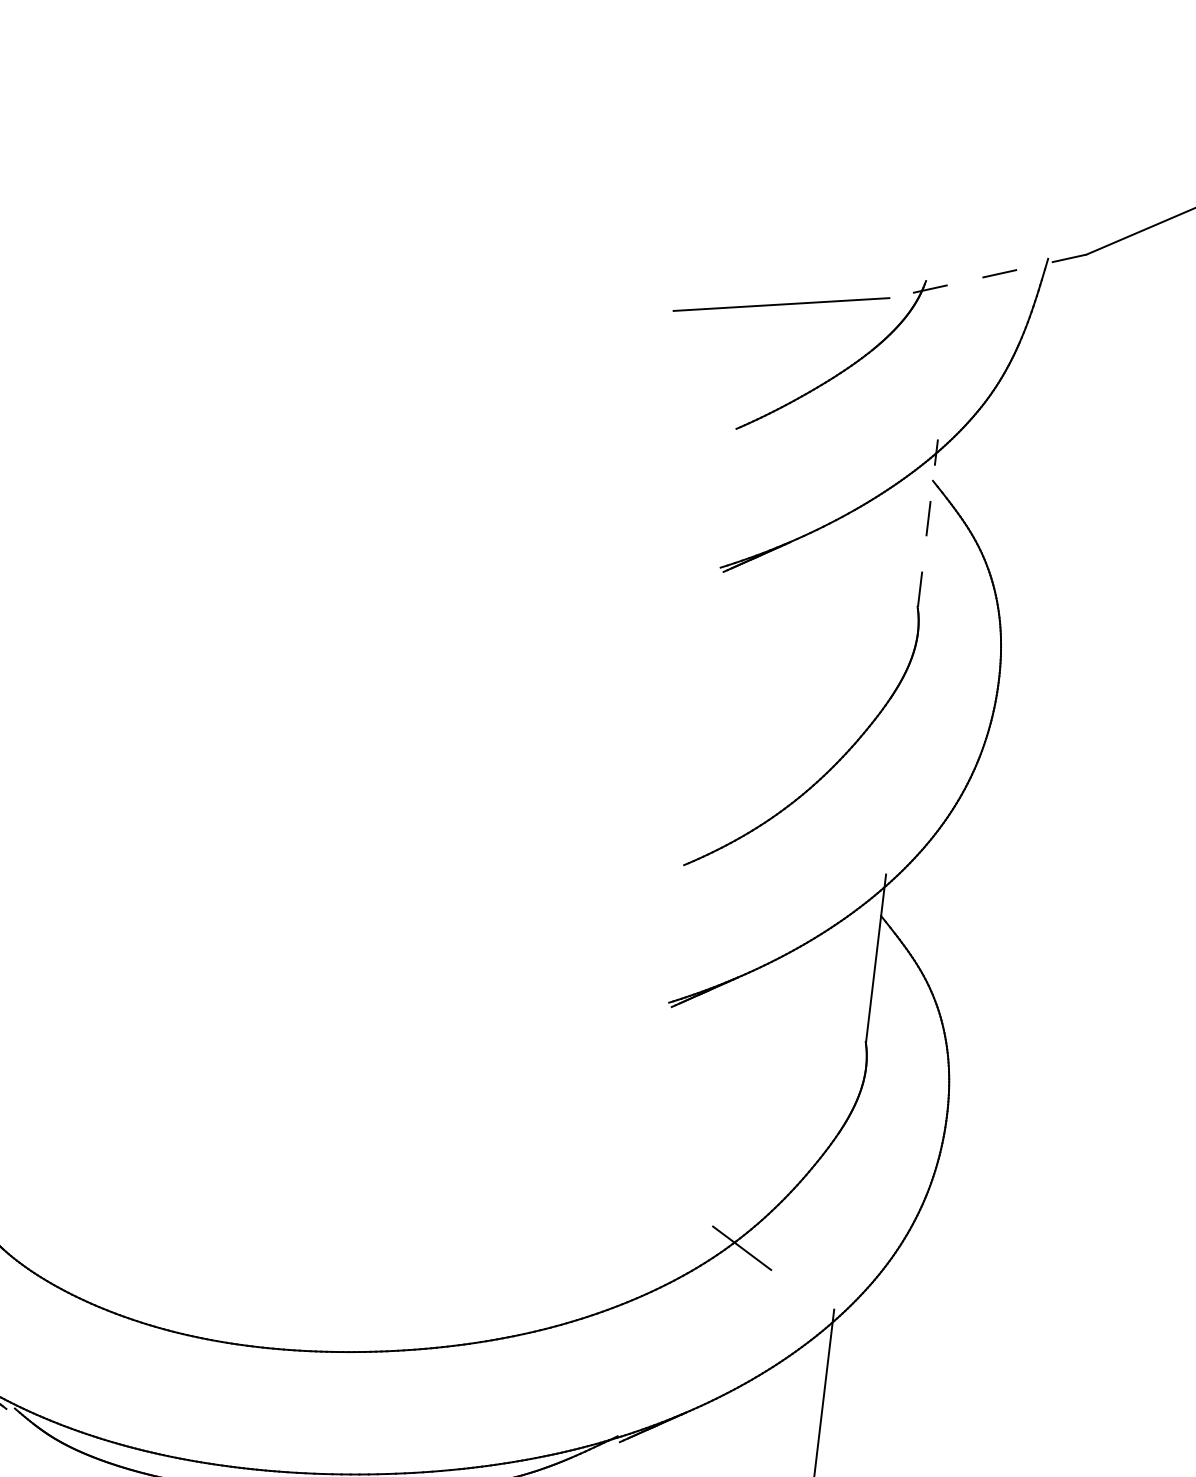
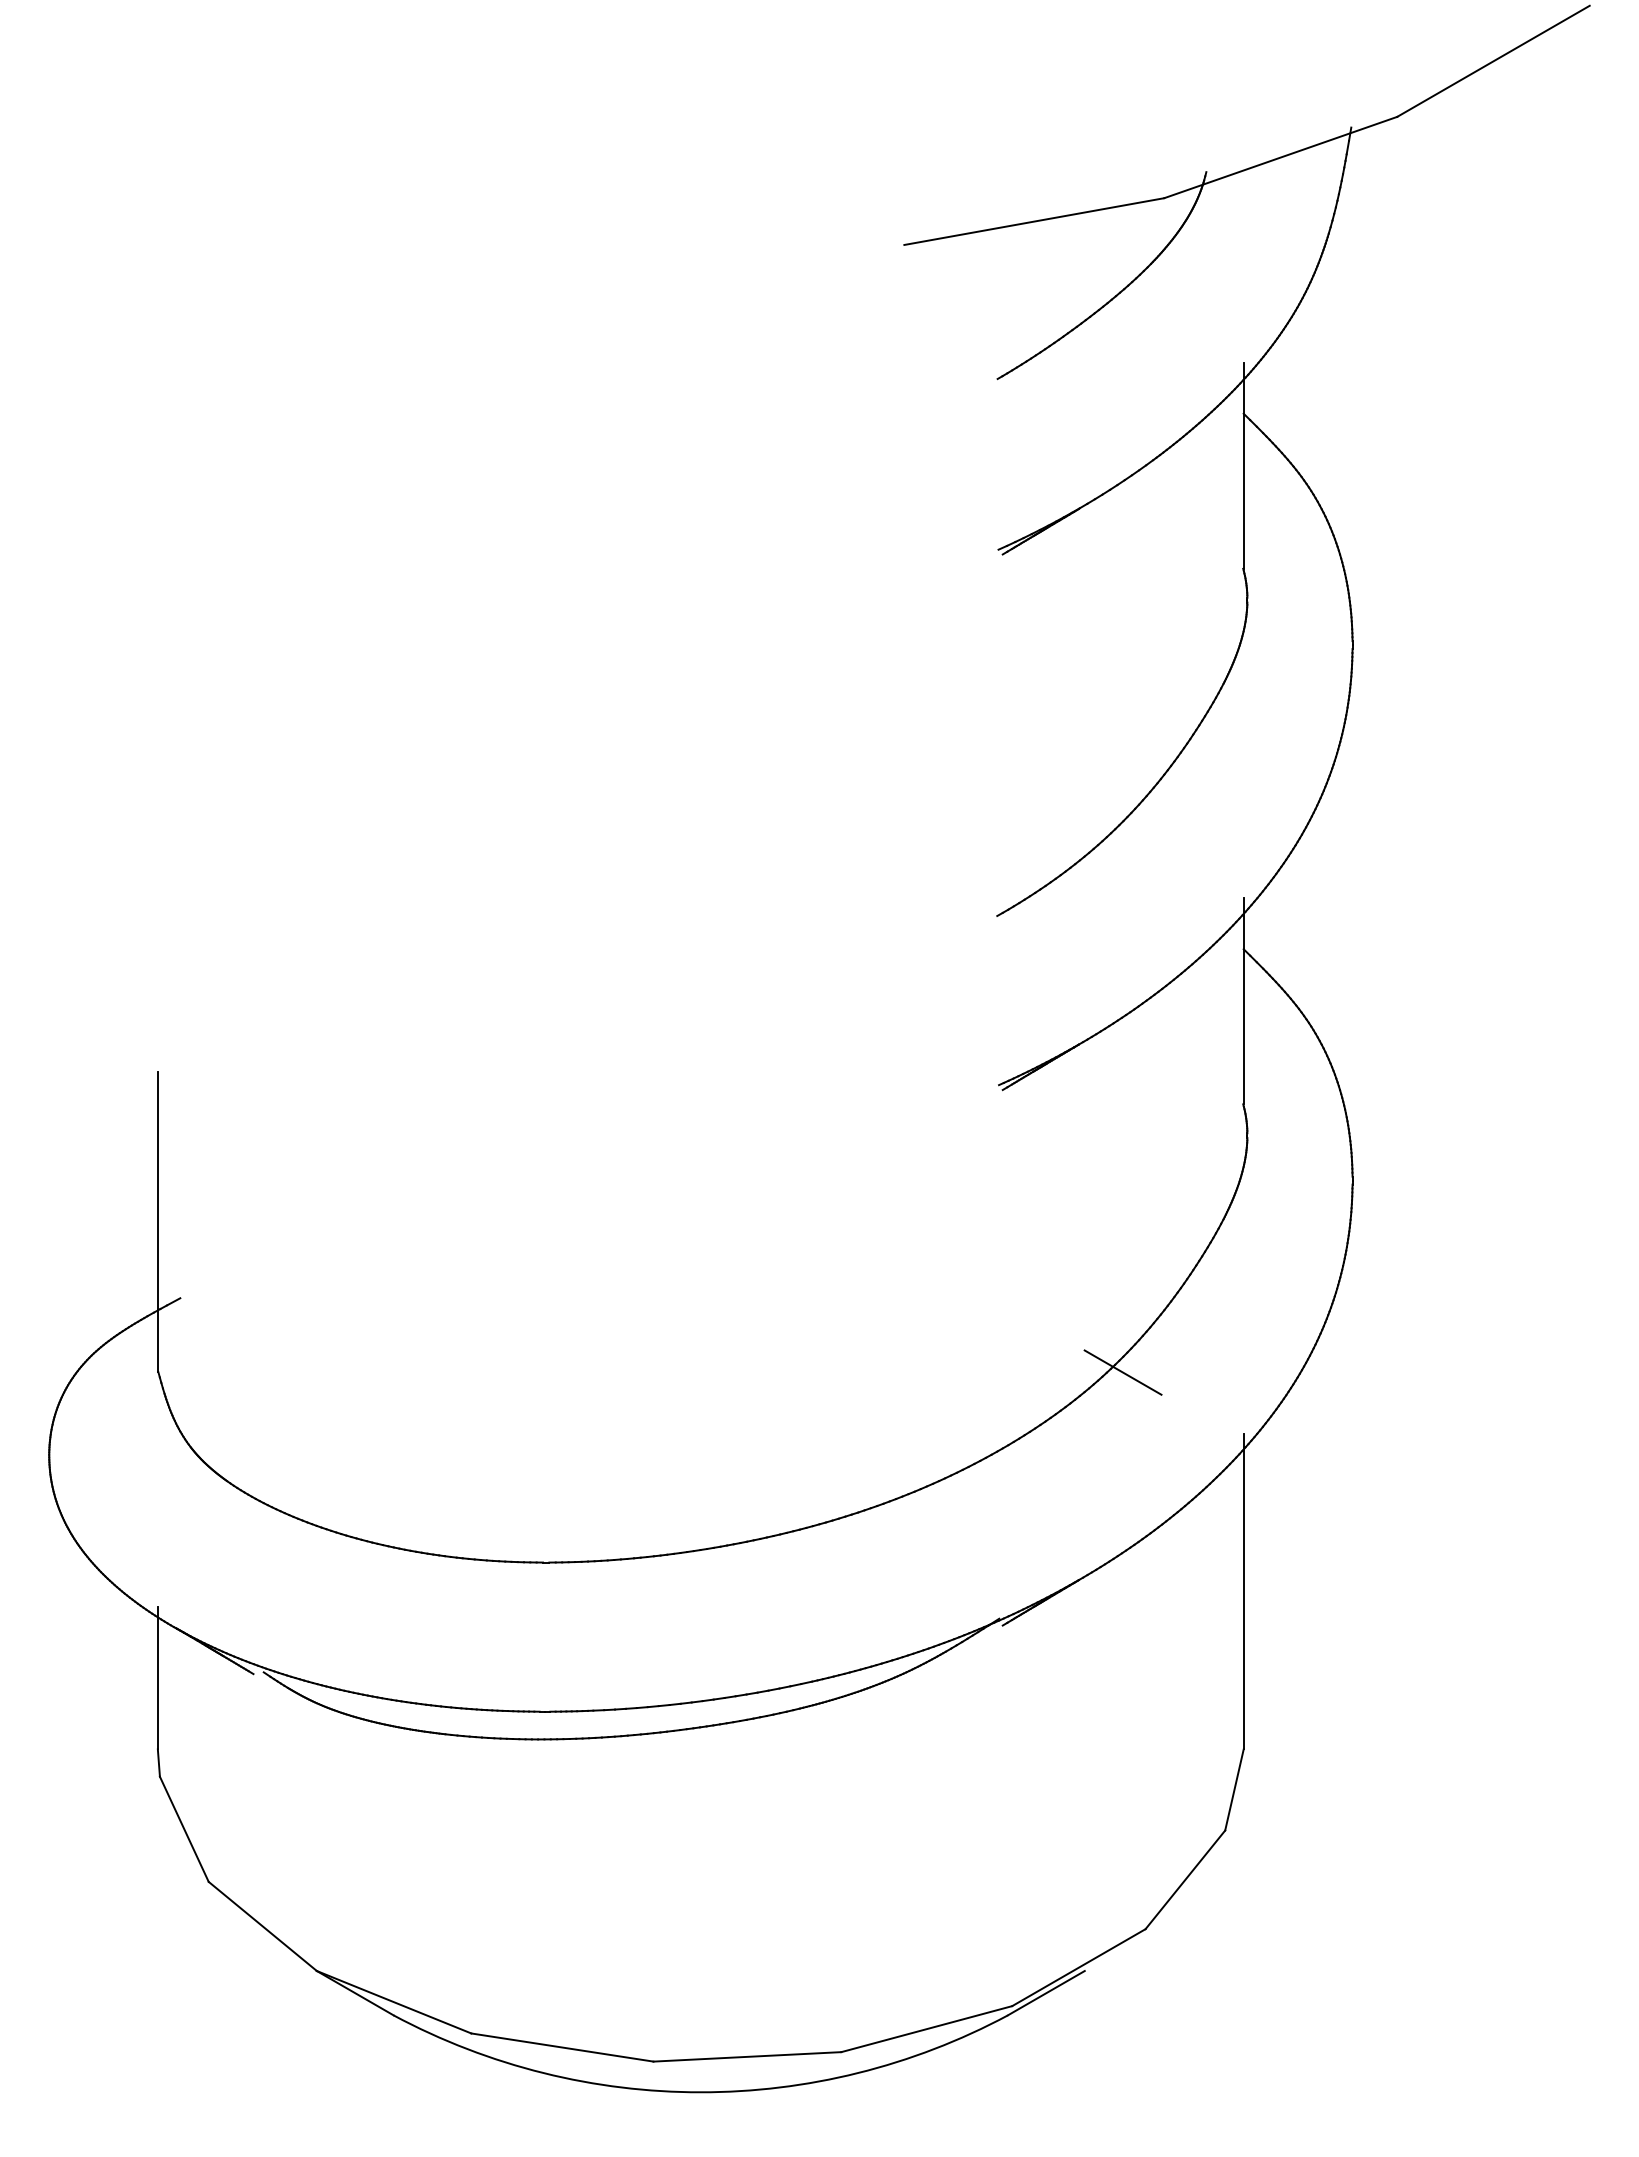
line: (987, 276) -> (1280, 157), dashed -> solid
line: (927, 522) -> (1243, 465), dashed -> solid

